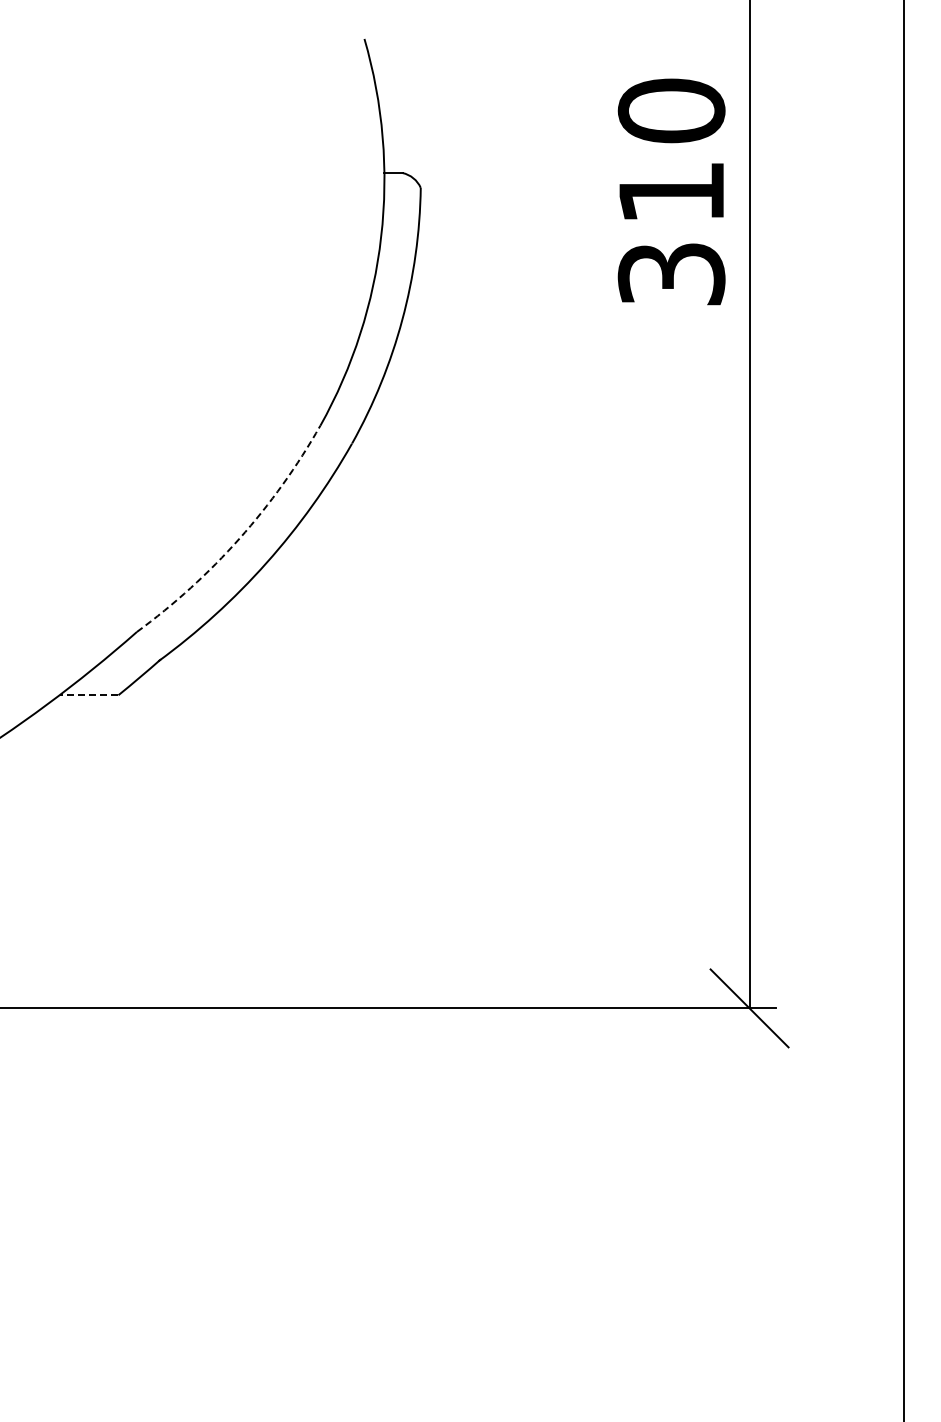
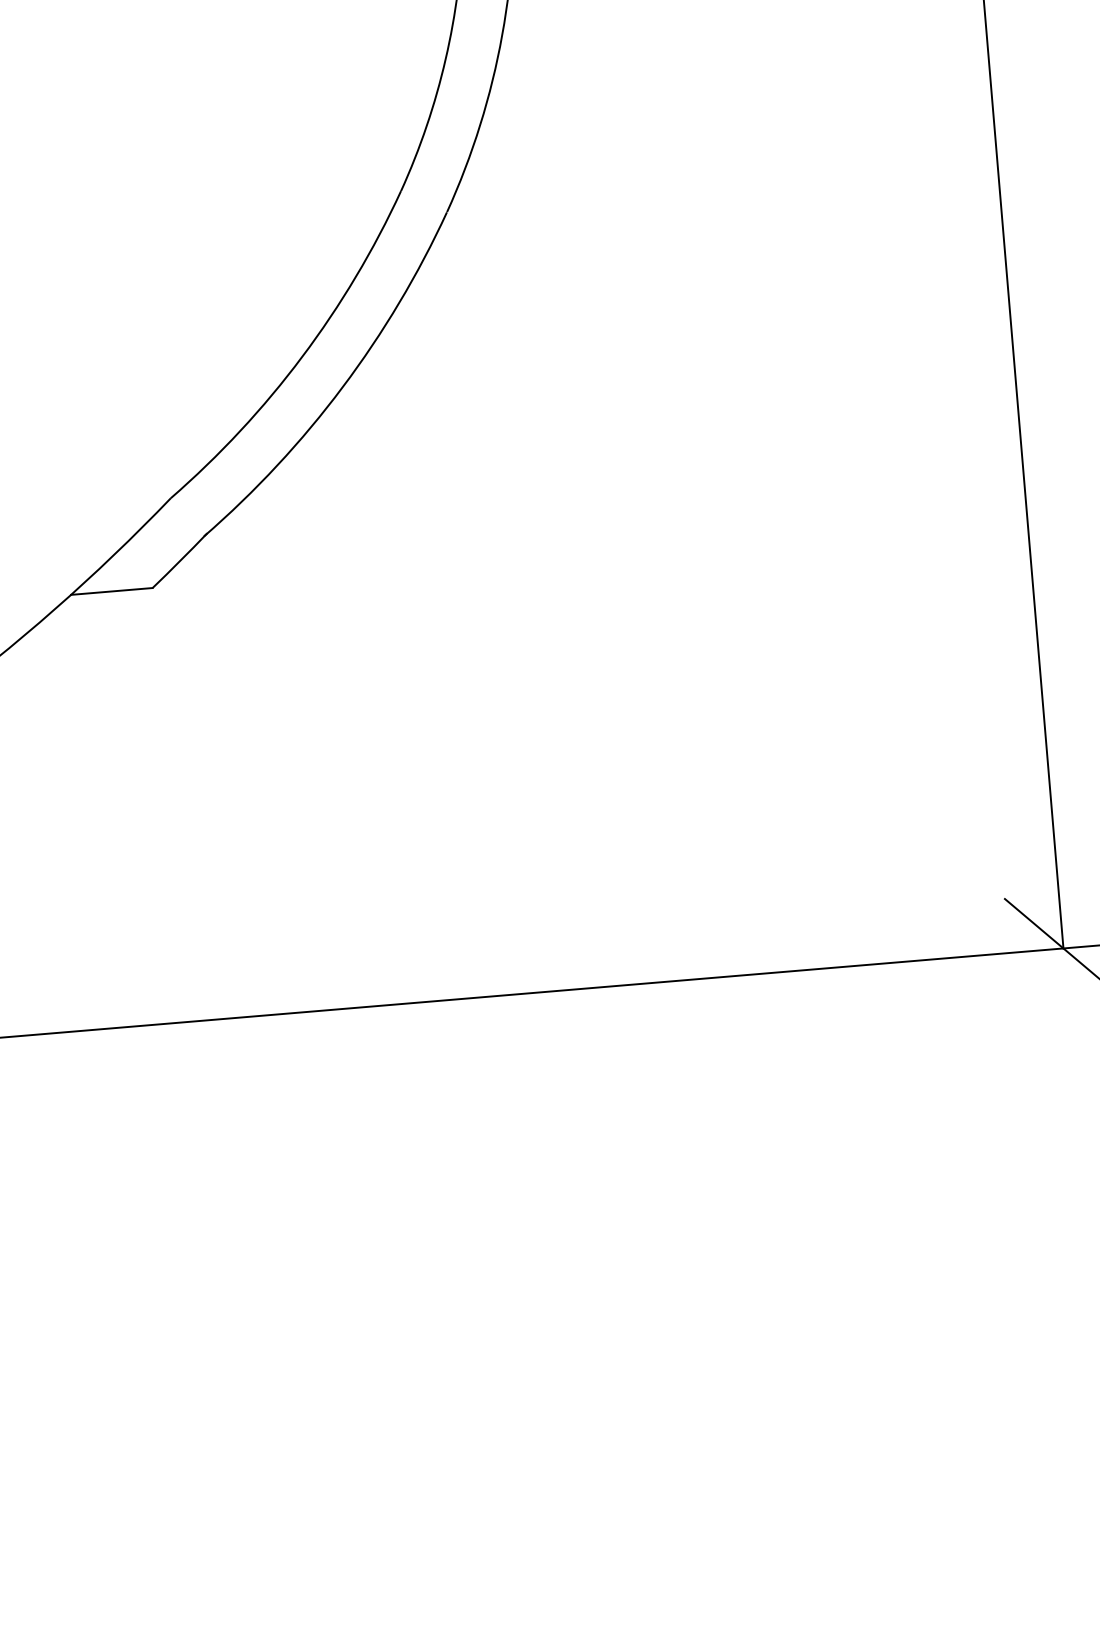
arc: (239, 538) -> (302, 356), dashed -> solid
line: (88, 695) -> (111, 591), dashed -> solid

